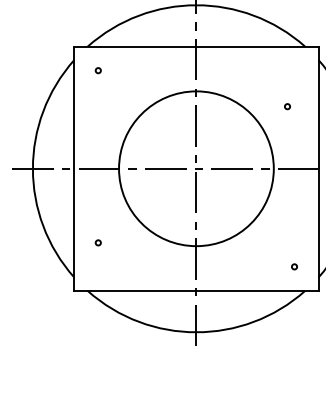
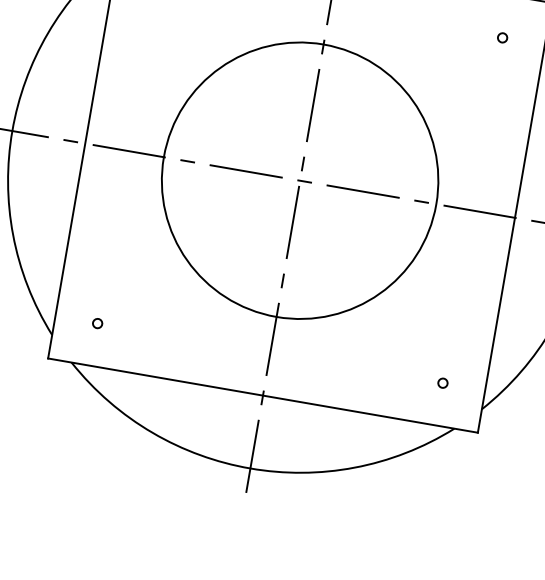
circle: (287, 106) -> (502, 37), moved
circle: (97, 242) -> (96, 322), moved

